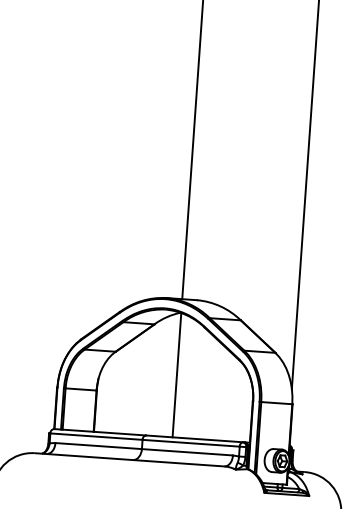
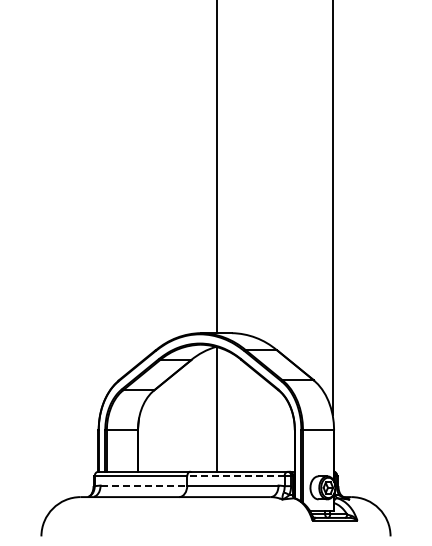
line: (190, 443) -> (235, 476), solid -> dashed
line: (99, 446) -> (144, 485), solid -> dashed

